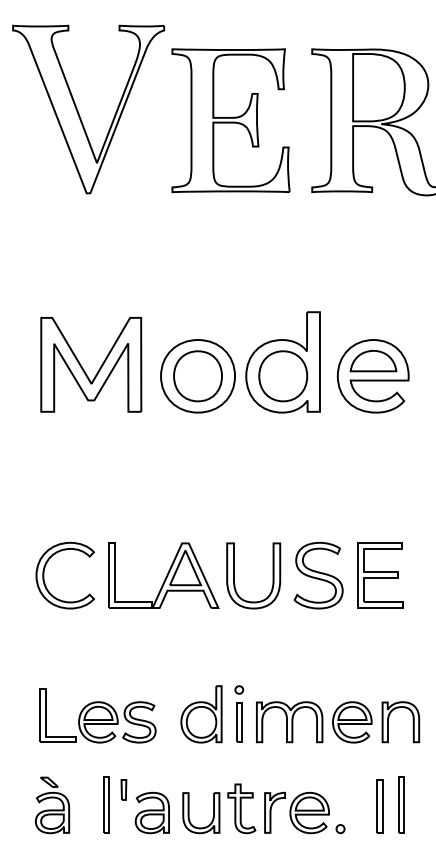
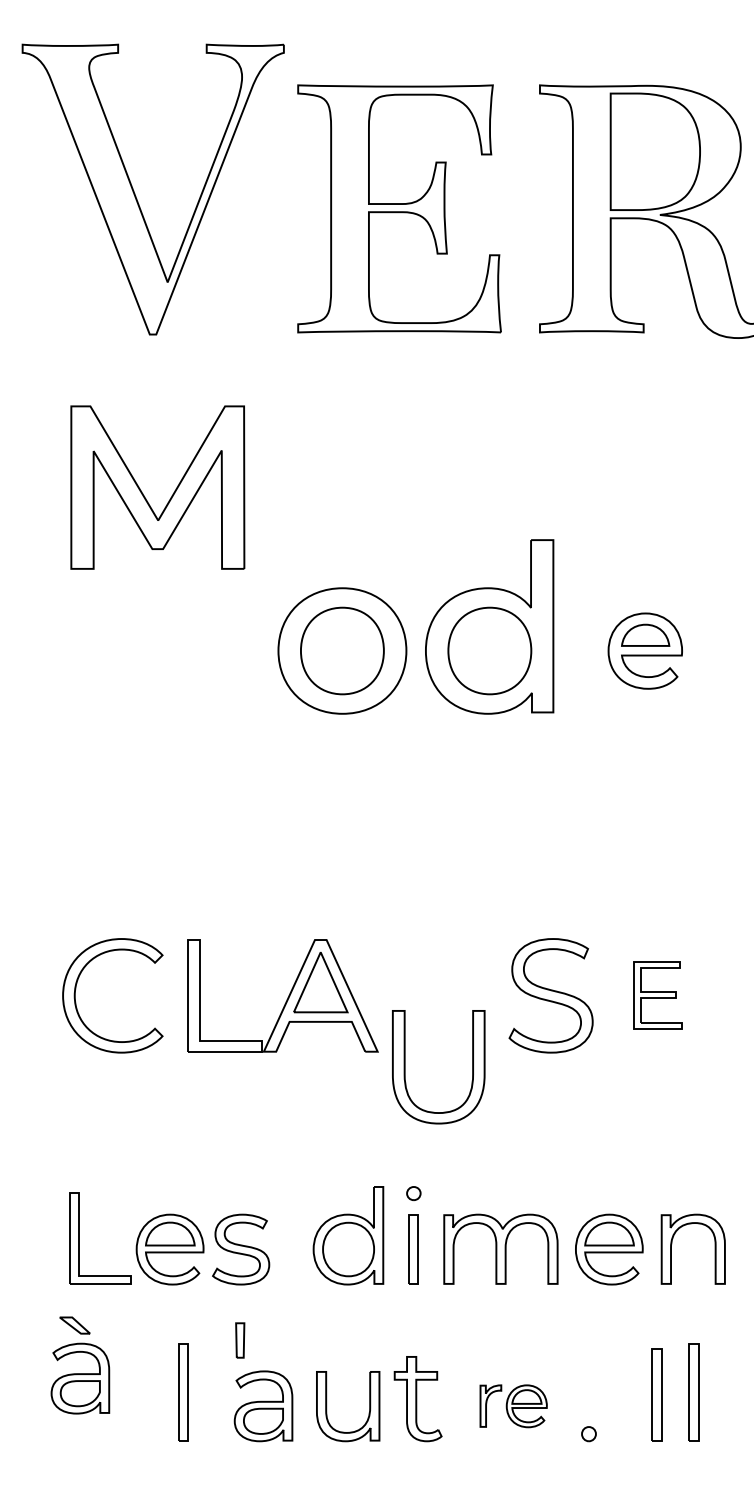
part: (84, 369) -> (146, 495), moved
part: (372, 376) -> (644, 651), size x0.6
part: (234, 575) -> (405, 1066), moved
part: (380, 575) -> (658, 995), size x0.6
part: (123, 789) -> (239, 1339), moved
part: (52, 805) -> (80, 1365), moved
part: (296, 812) -> (512, 1405), size x0.6

